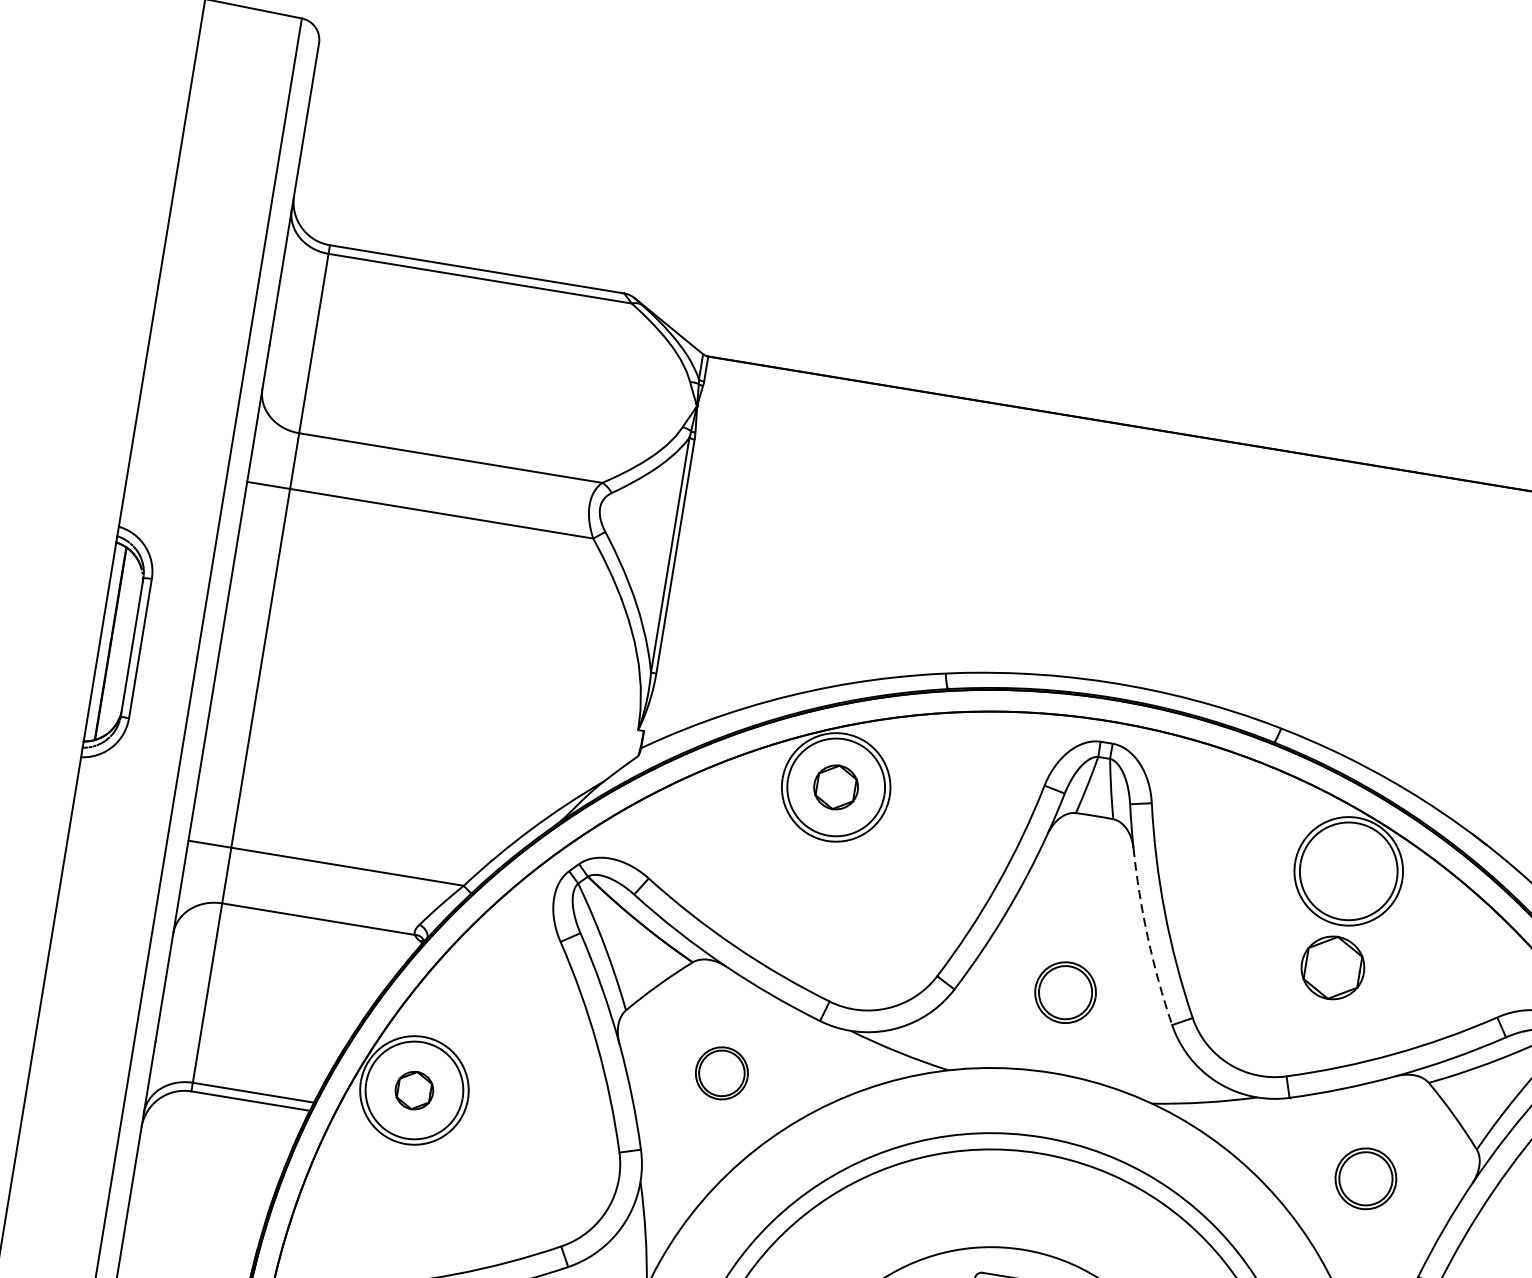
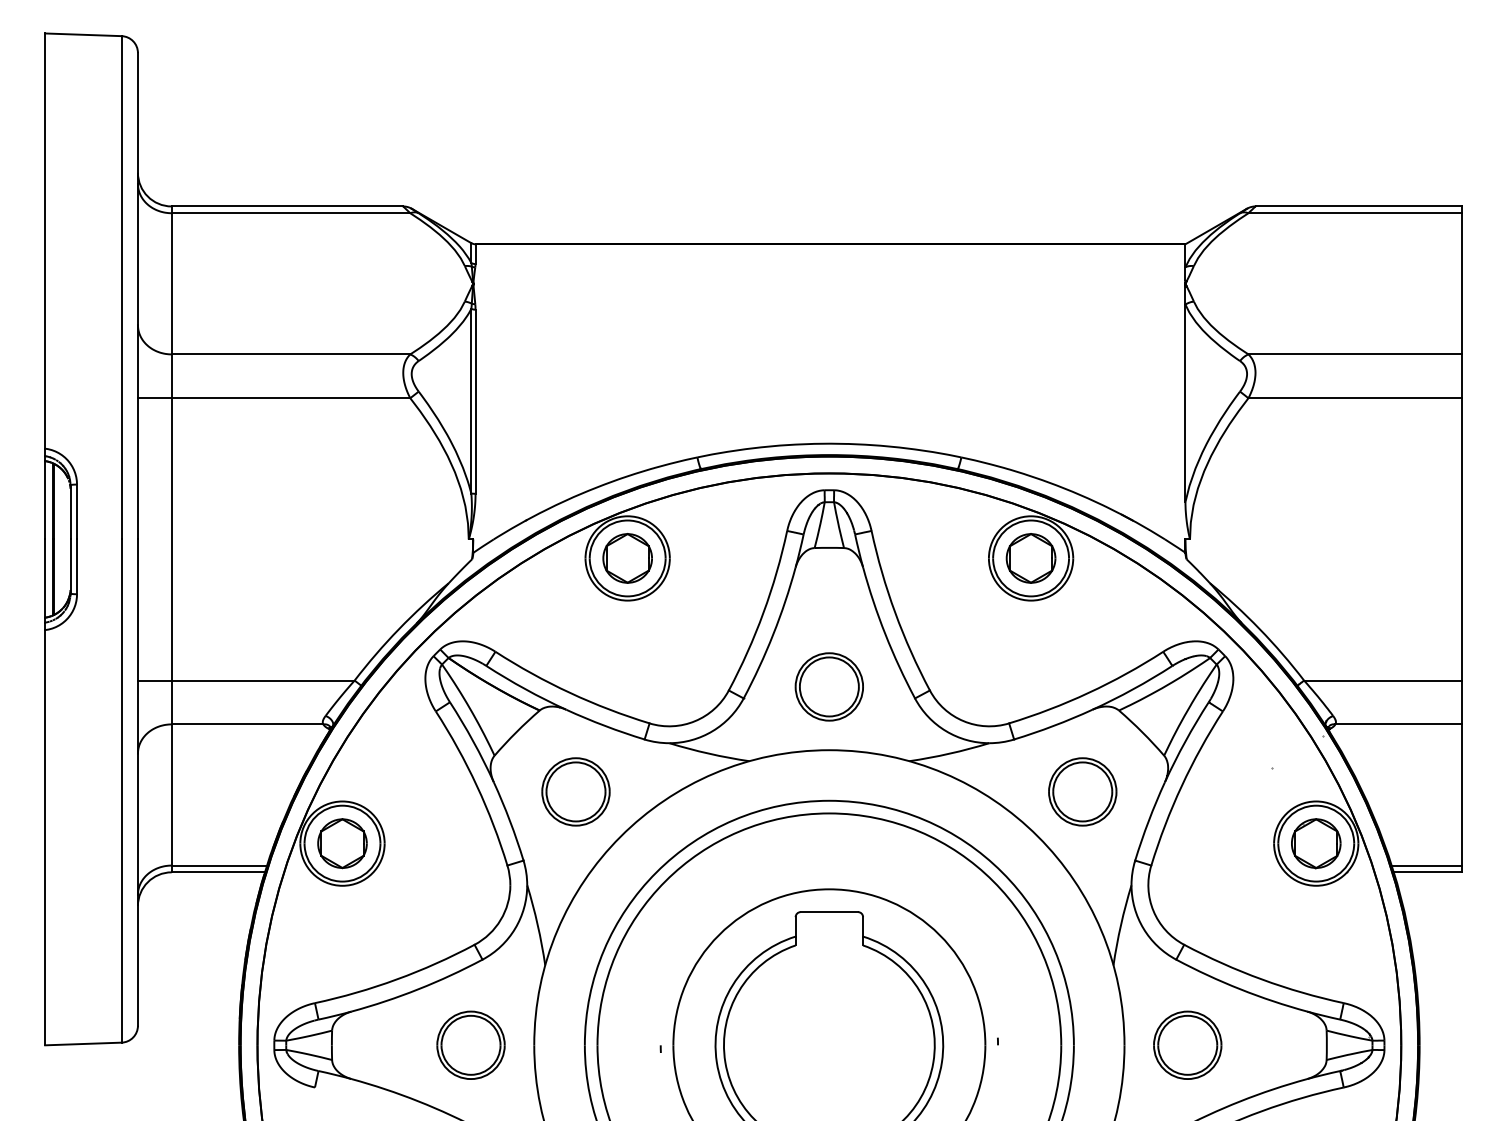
part: (835, 787) -> (627, 558), size x1.43
arc: (1147, 937) -> (885, 634), dashed -> solid
part: (1332, 967) -> (1030, 558), moved
part: (1064, 991) -> (828, 686), size x1.43
part: (721, 1072) -> (575, 791), size x1.67
part: (414, 1090) -> (342, 843), size x1.67
part: (1365, 1178) -> (1082, 791), size x1.43

